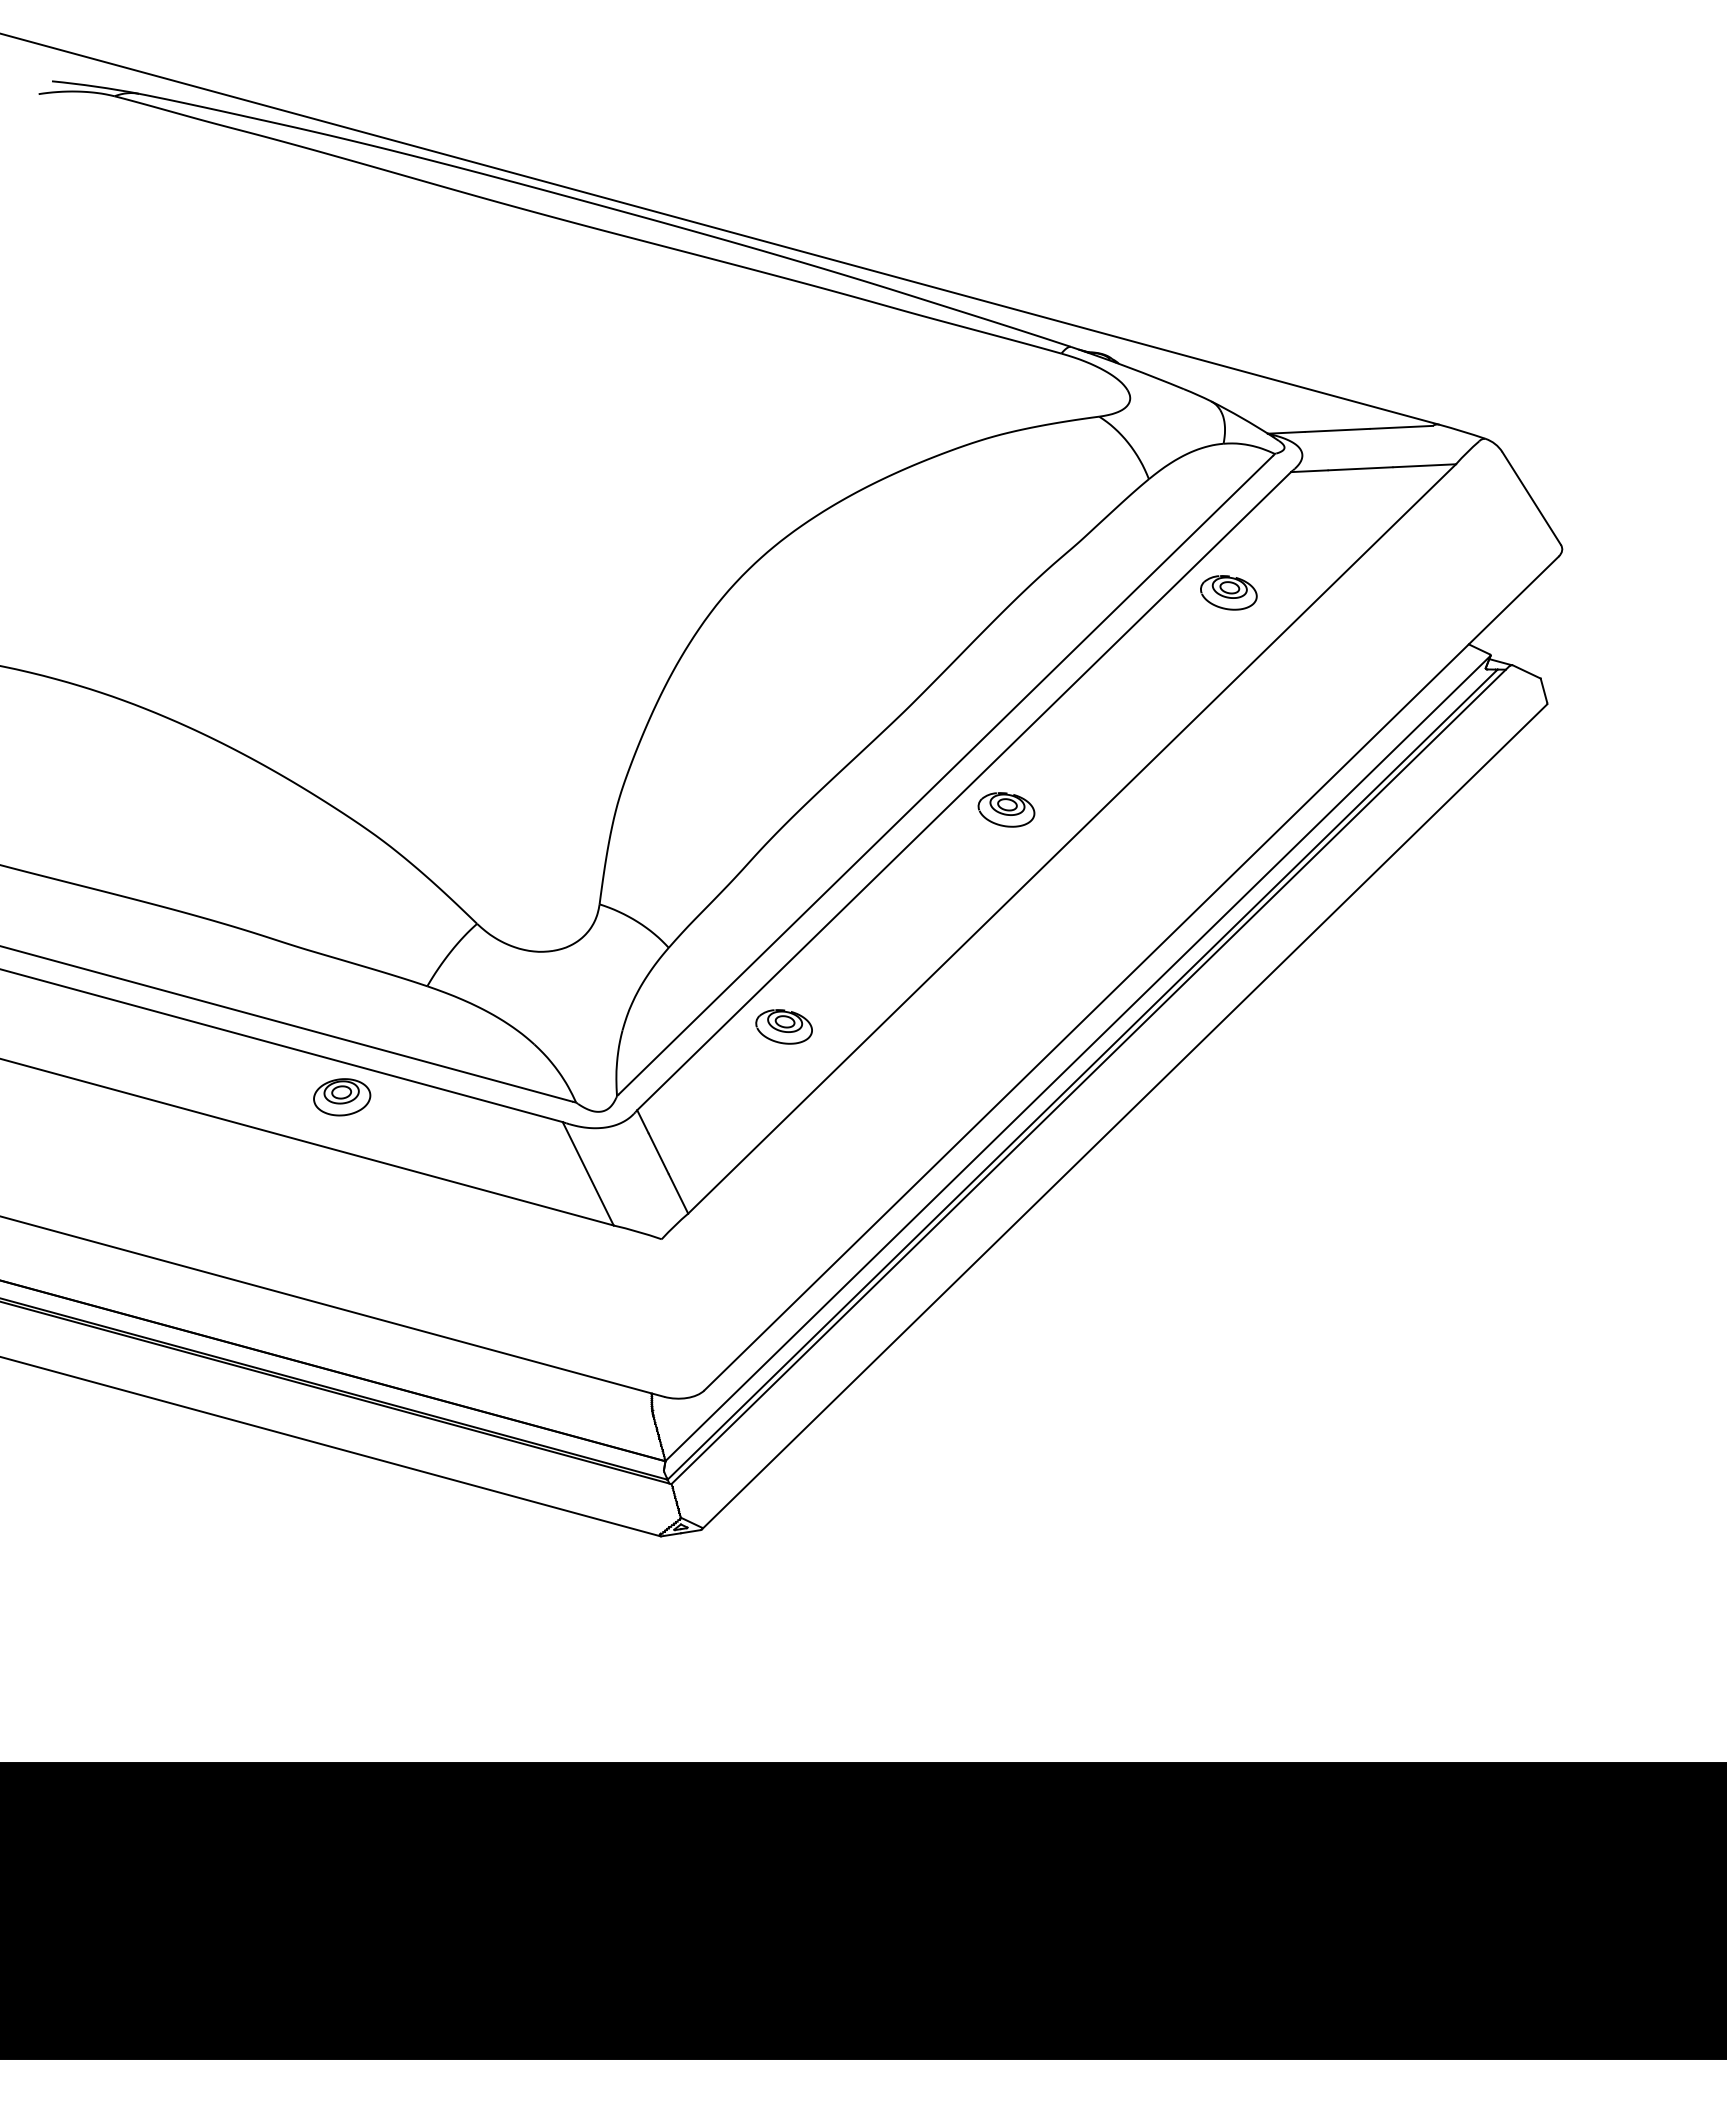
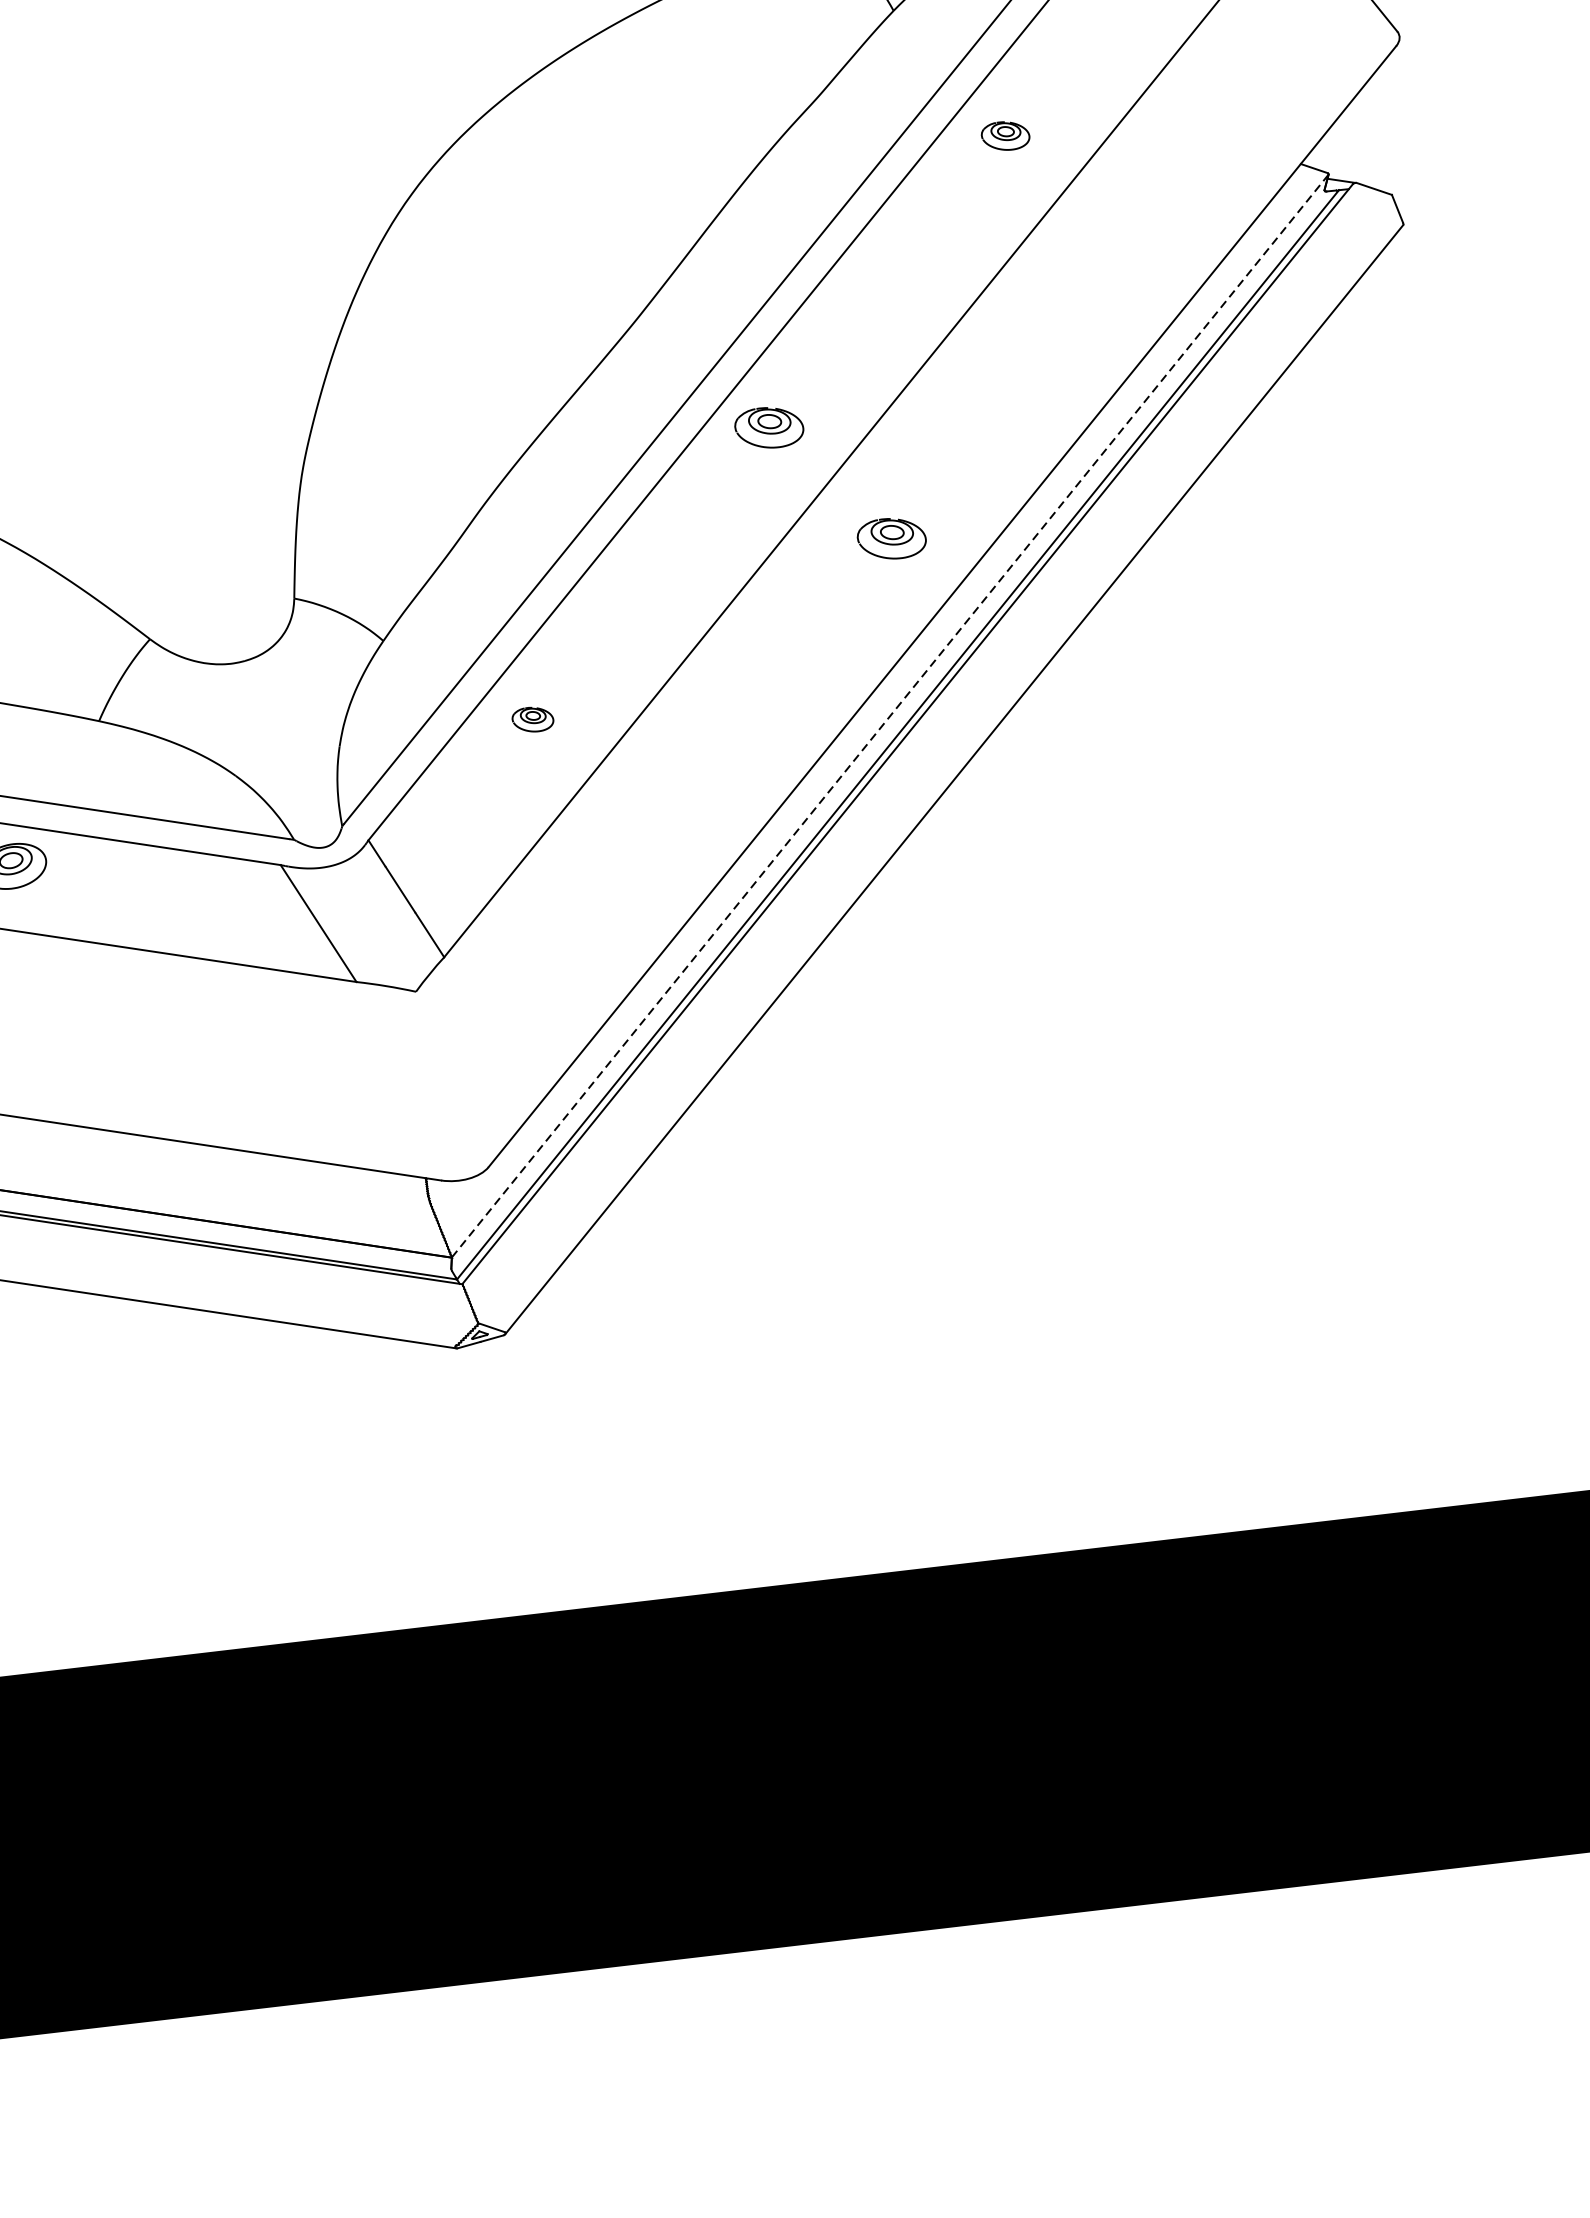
part: (1228, 592) -> (1005, 135), size x0.7
part: (1096, 912) -> (891, 538), added
part: (783, 1026) -> (532, 719), size x0.6
line: (1078, 1058) -> (890, 716), solid -> dashed

